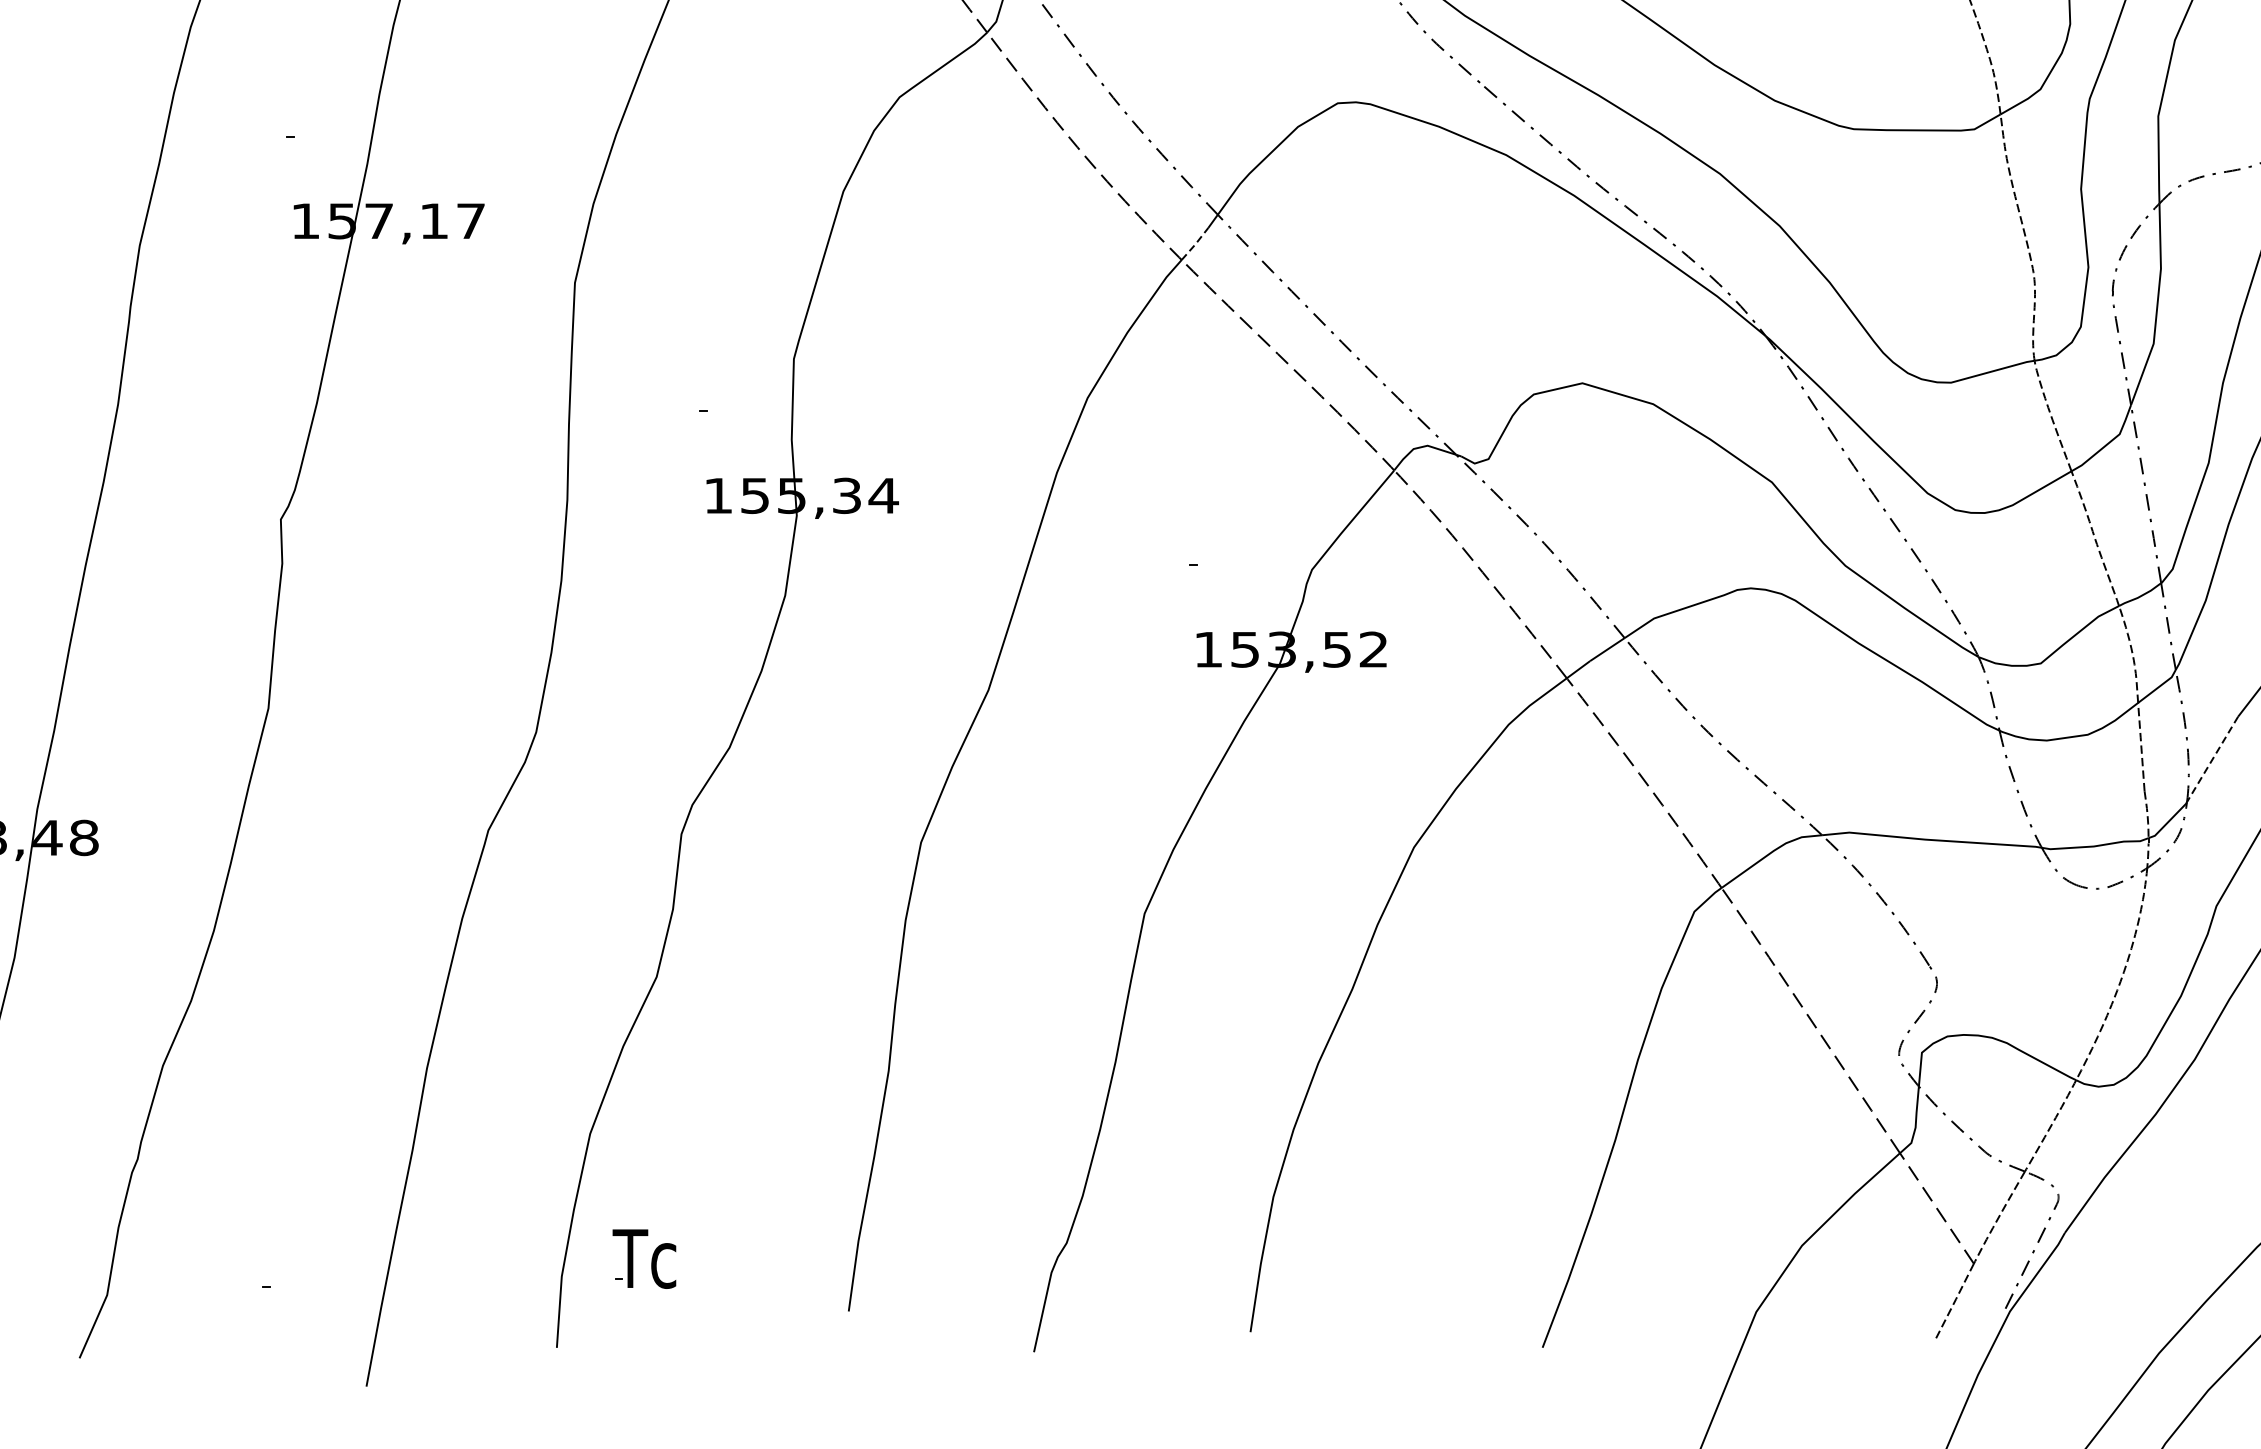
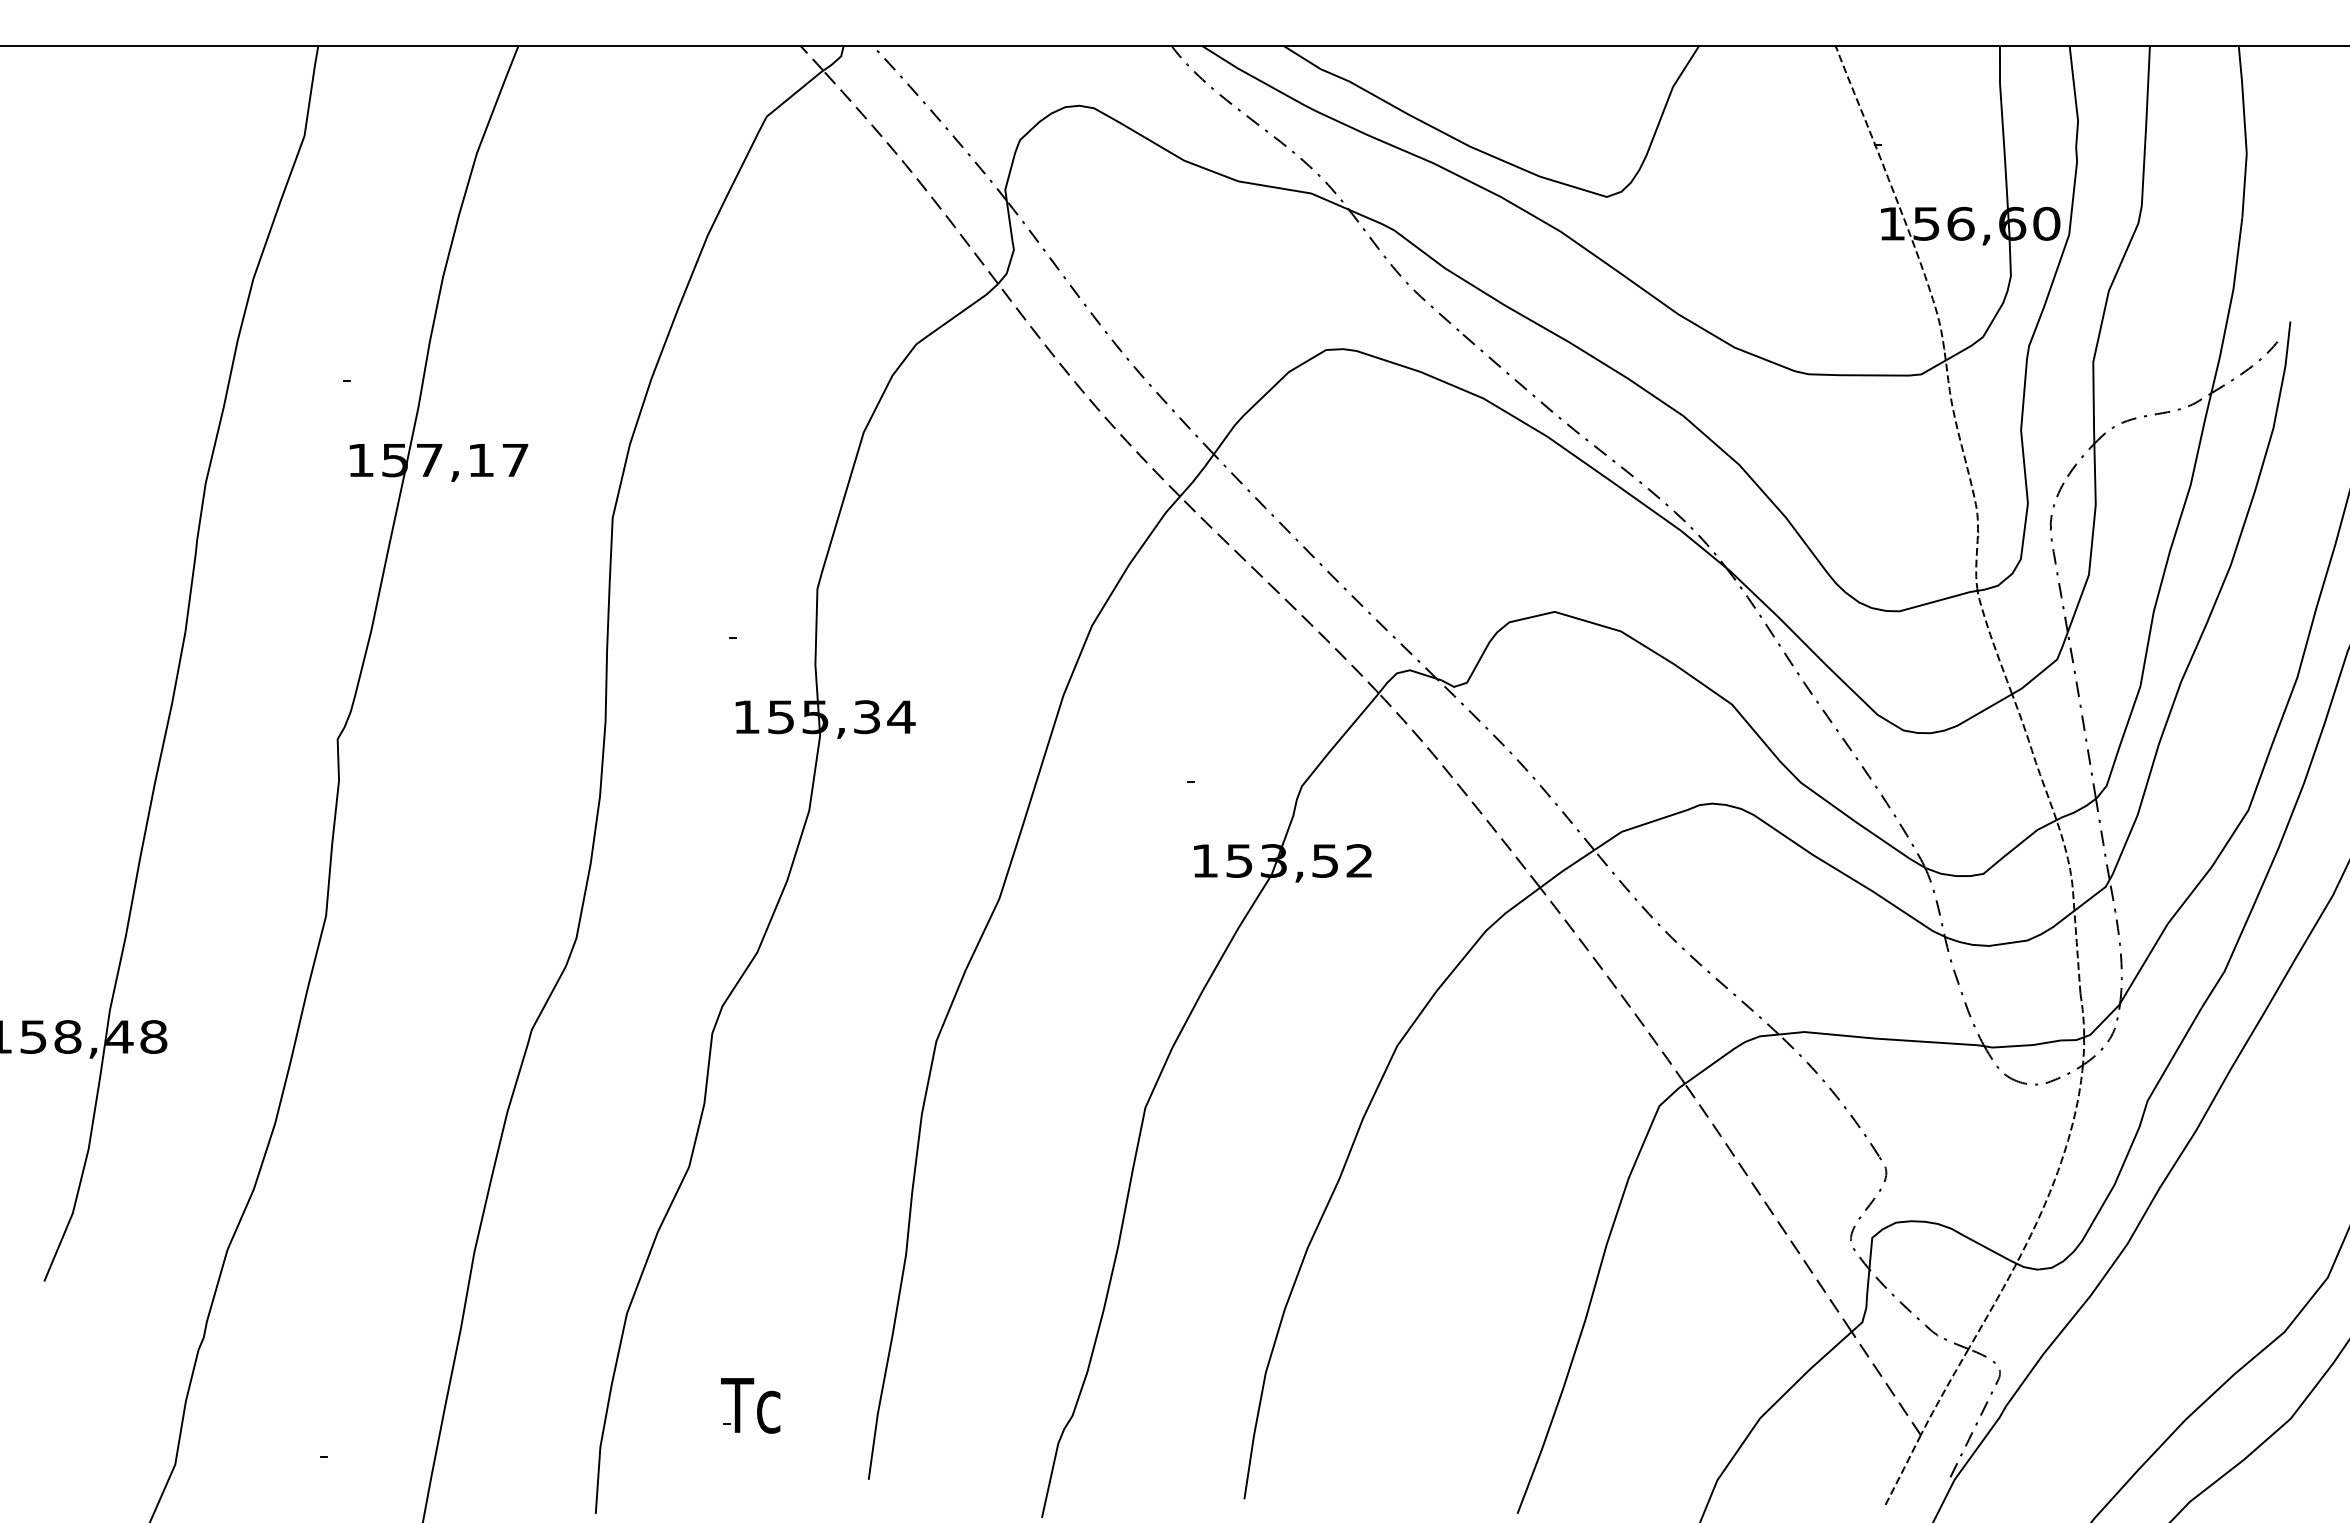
line: (1195, 244) -> (1192, 482), dashed -> solid
line: (2213, 759) -> (2144, 963), dashed -> solid
part: (651, 1258) -> (757, 1405), moved

